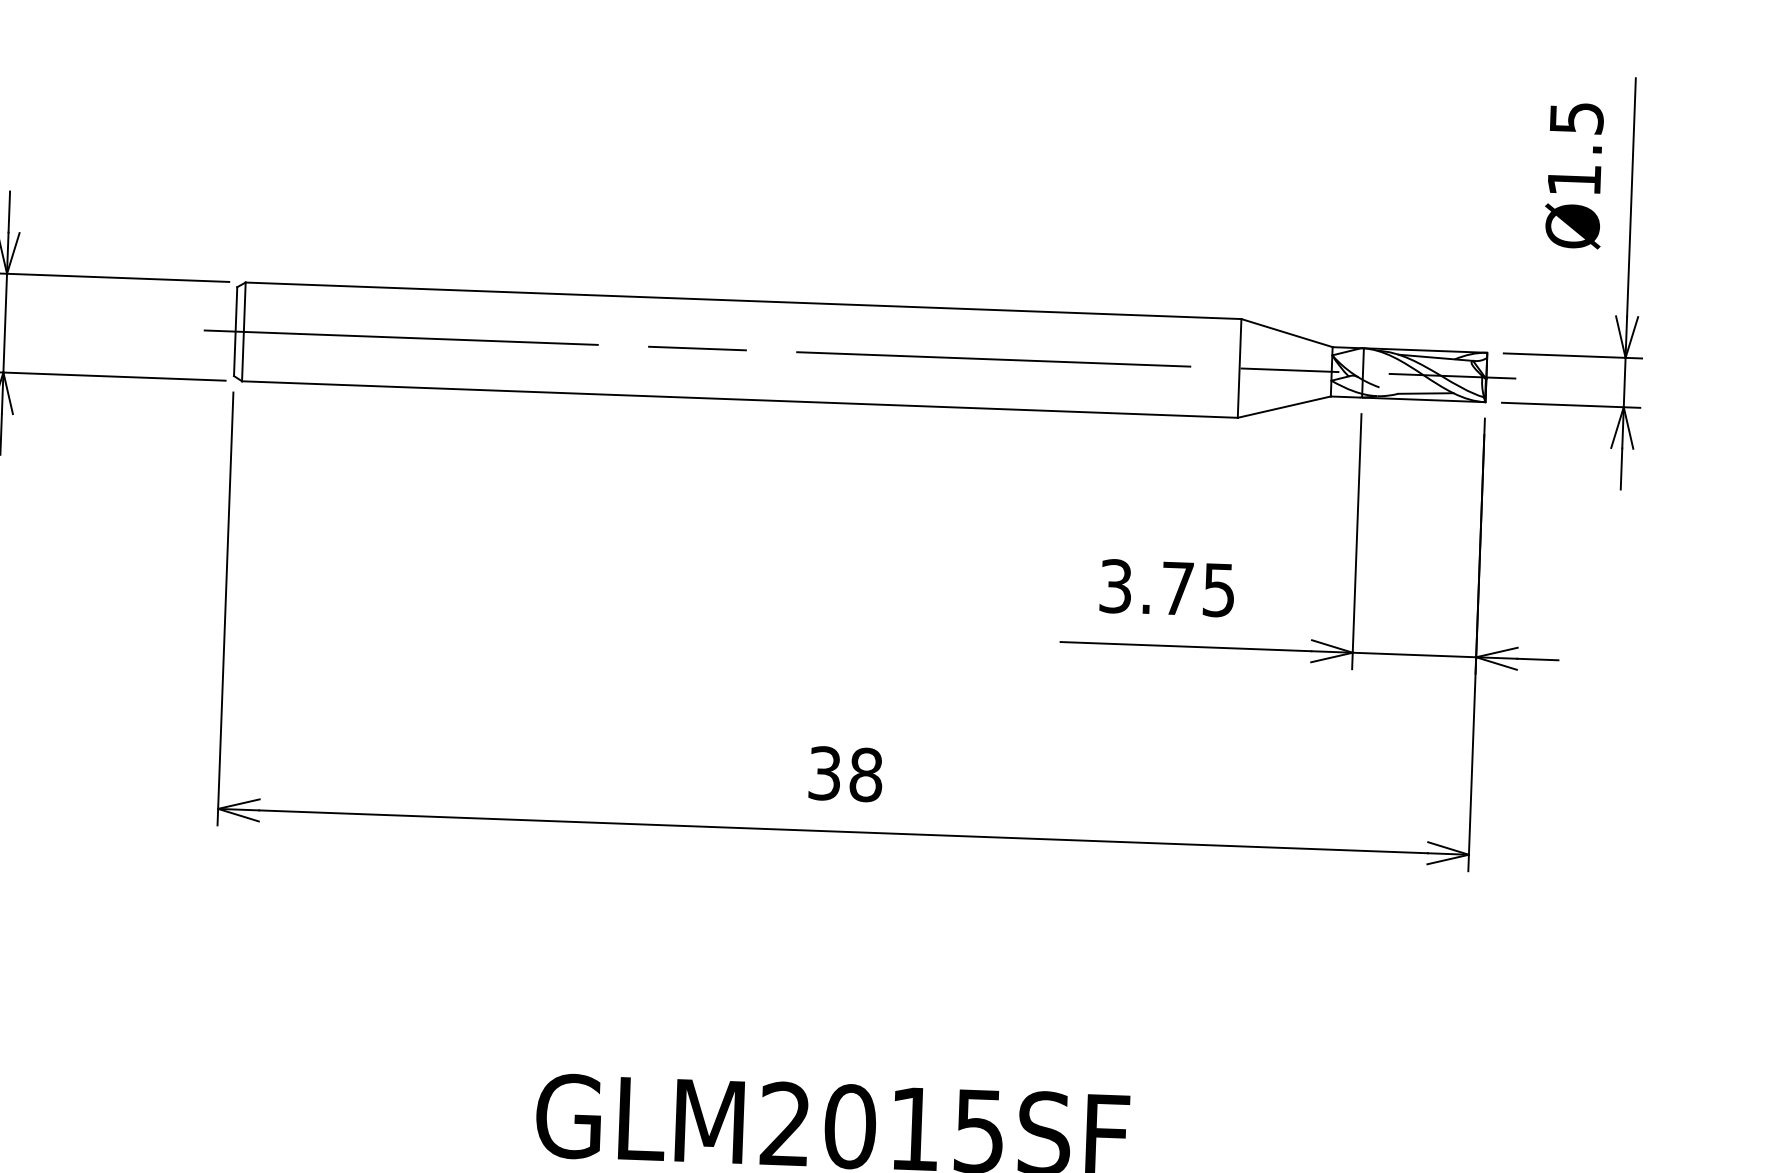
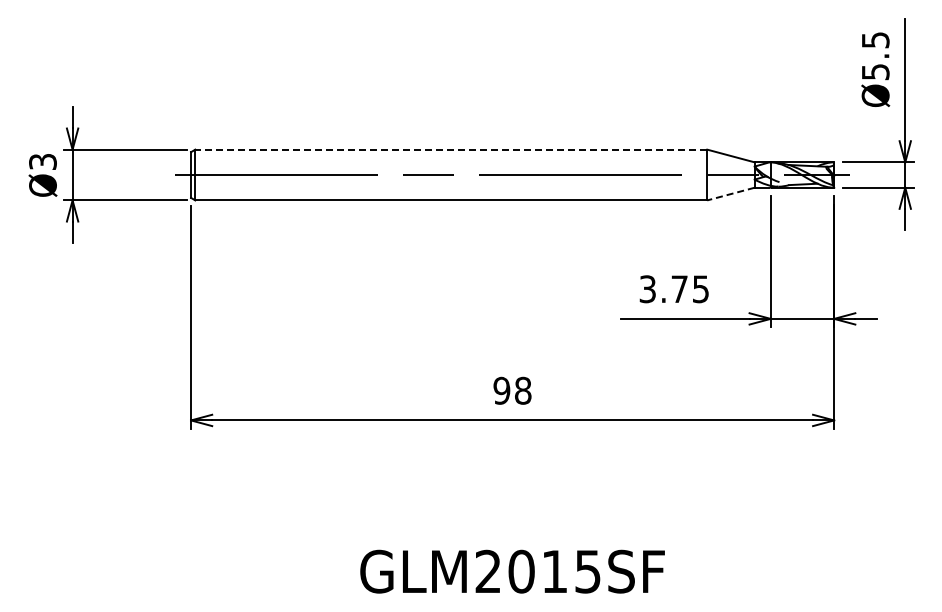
text: (1574, 180) -> (875, 72), Ø1.5 -> Ø5.5
line: (743, 300) -> (451, 149), solid -> dashed
line: (1283, 407) -> (730, 194), solid -> dashed
text: (824, 772) -> (501, 390), 38 -> 98

